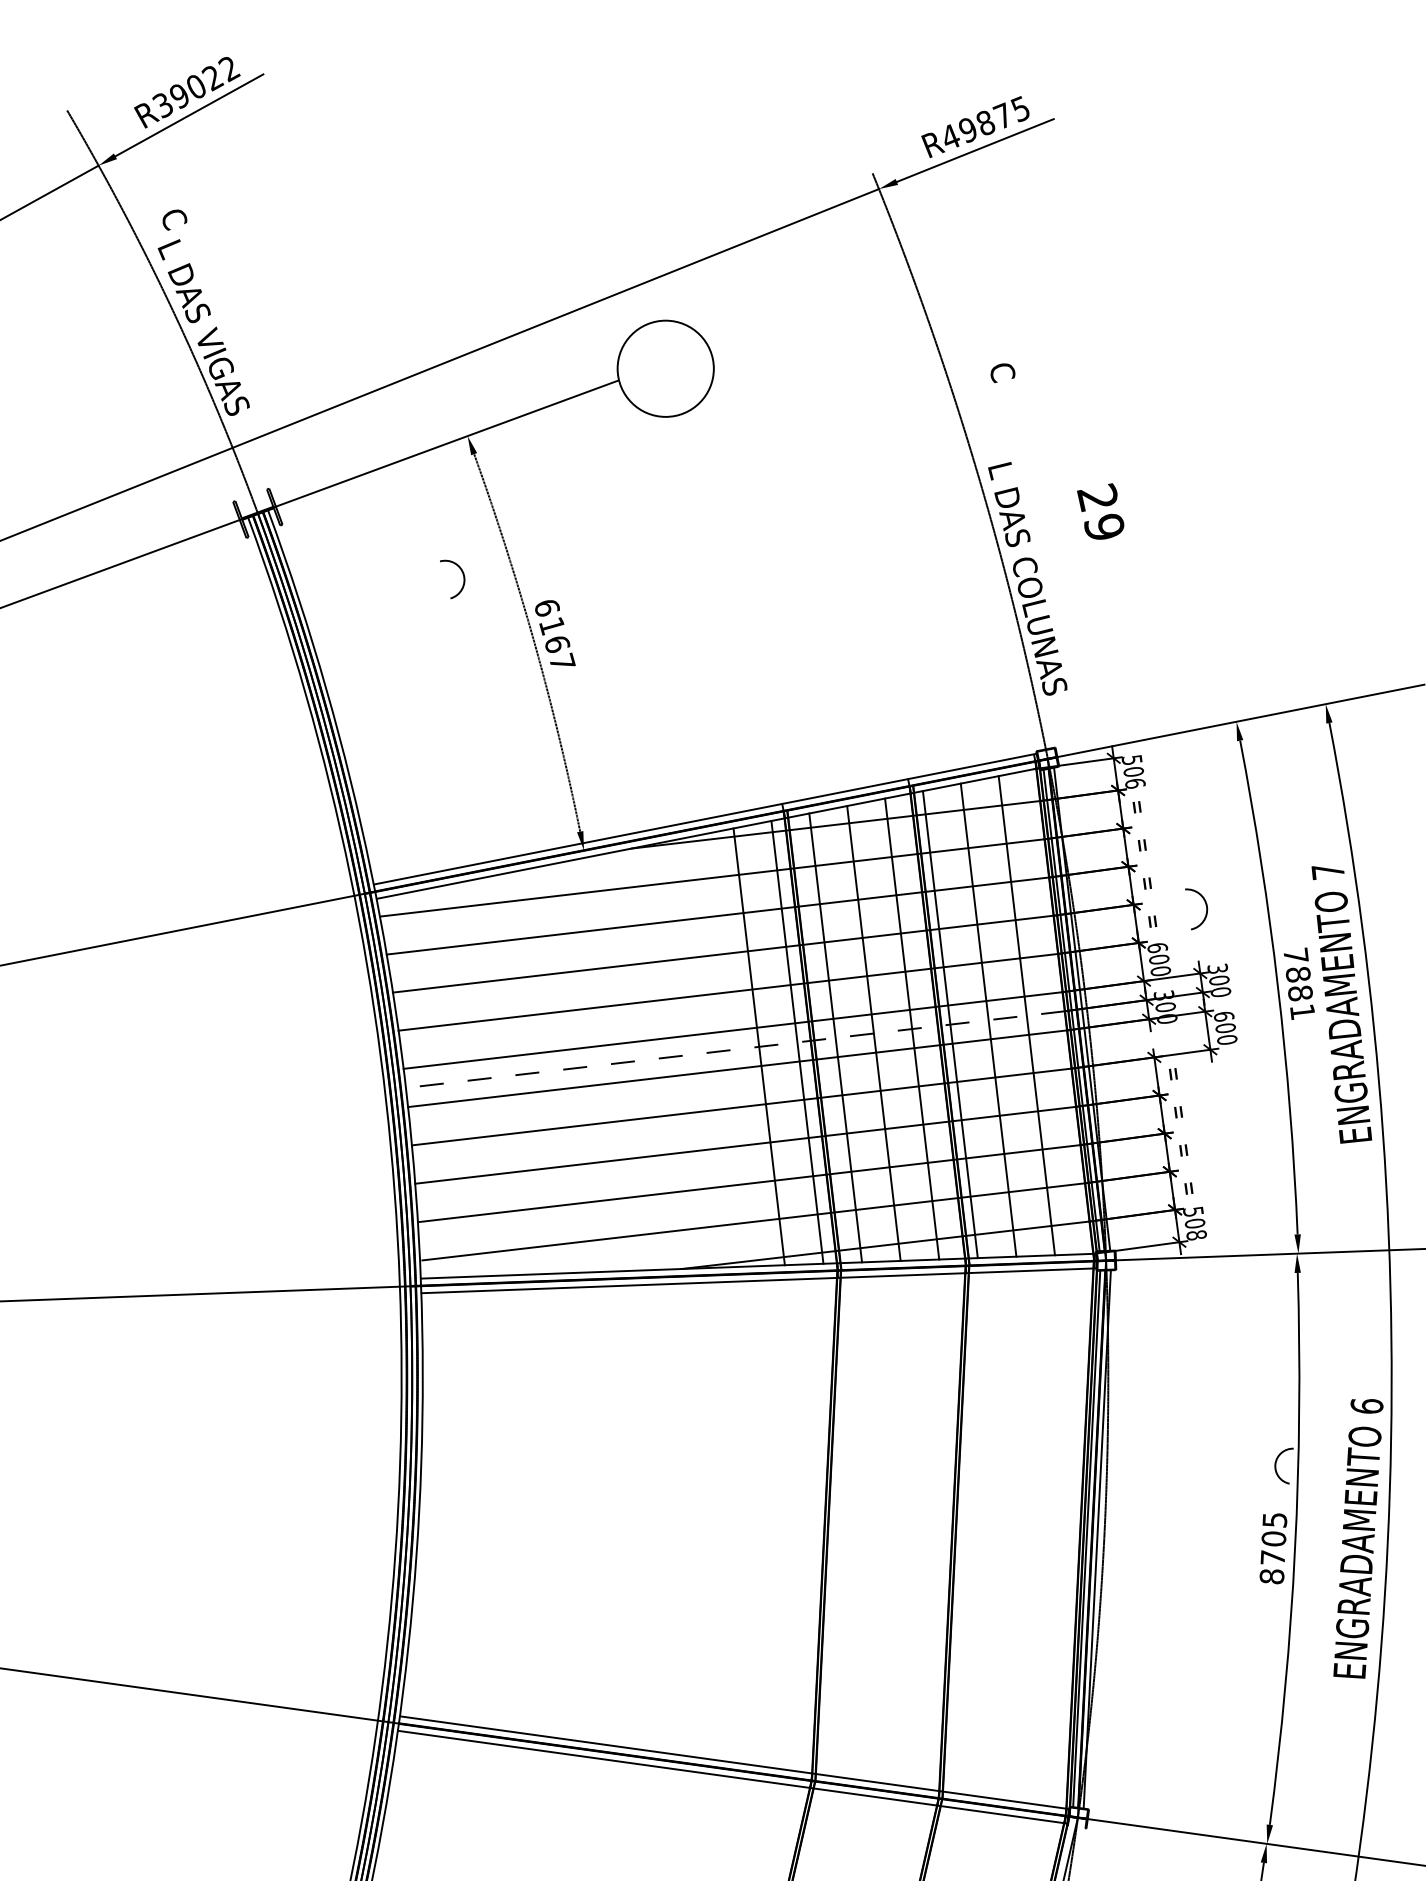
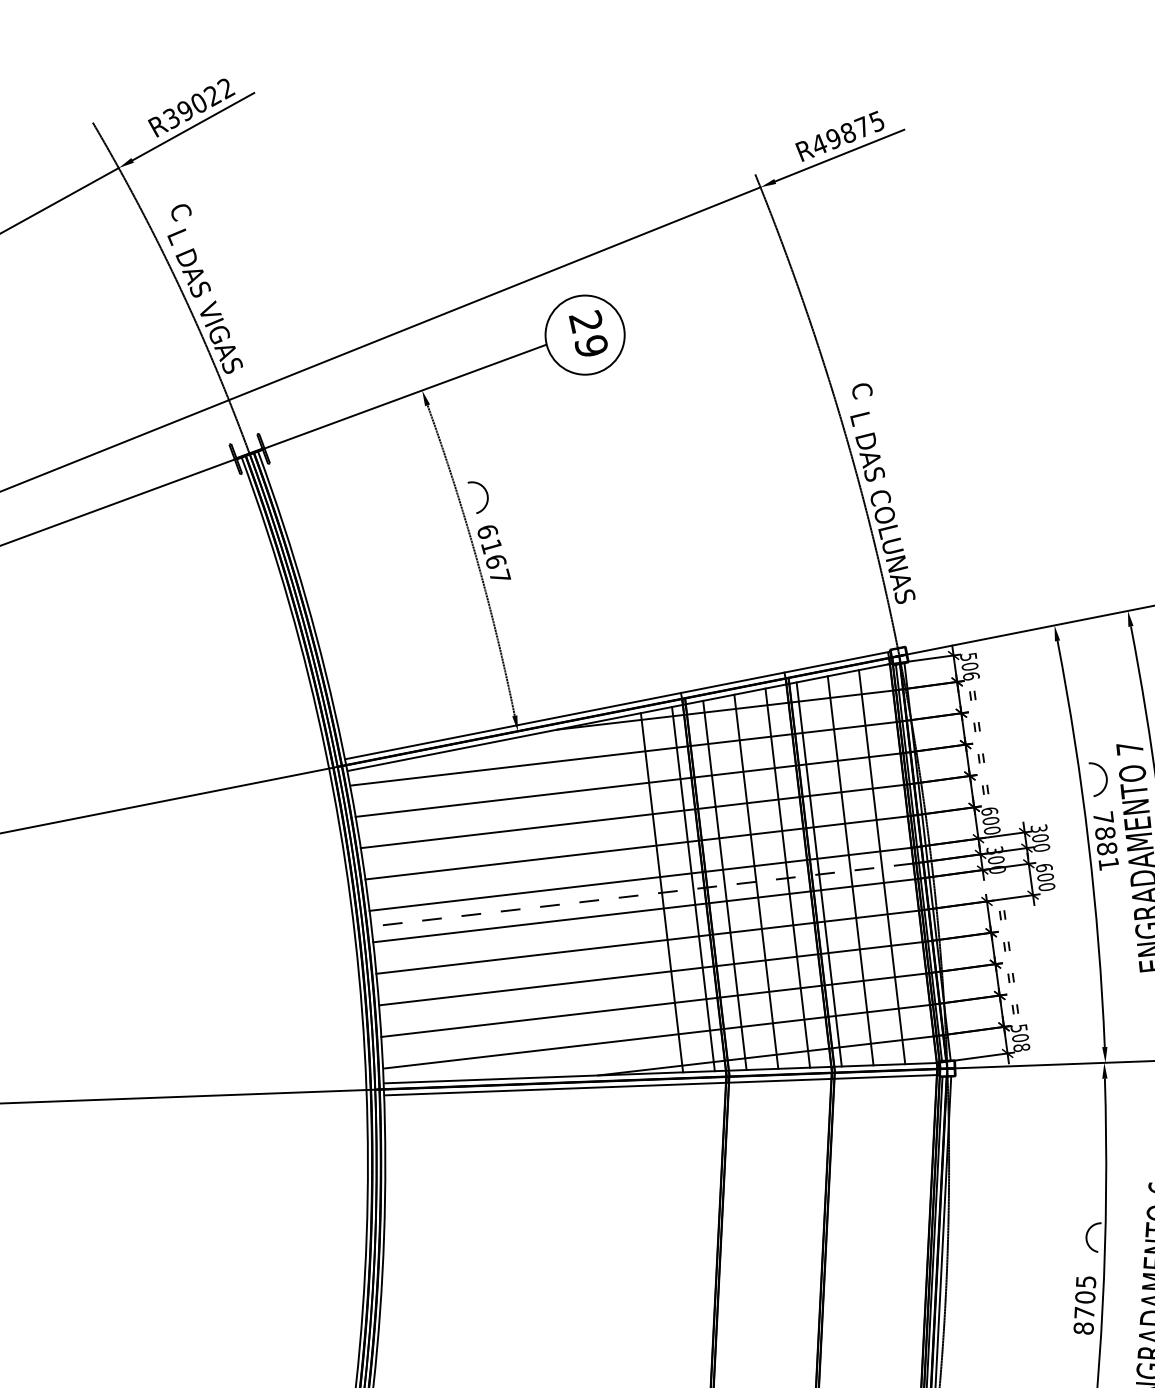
text: (1002, 372) -> (862, 390), moved
text: (1100, 511) -> (588, 333), moved
arc: (463, 579) -> (487, 497), moved
arc: (1205, 905) -> (1105, 776), moved

